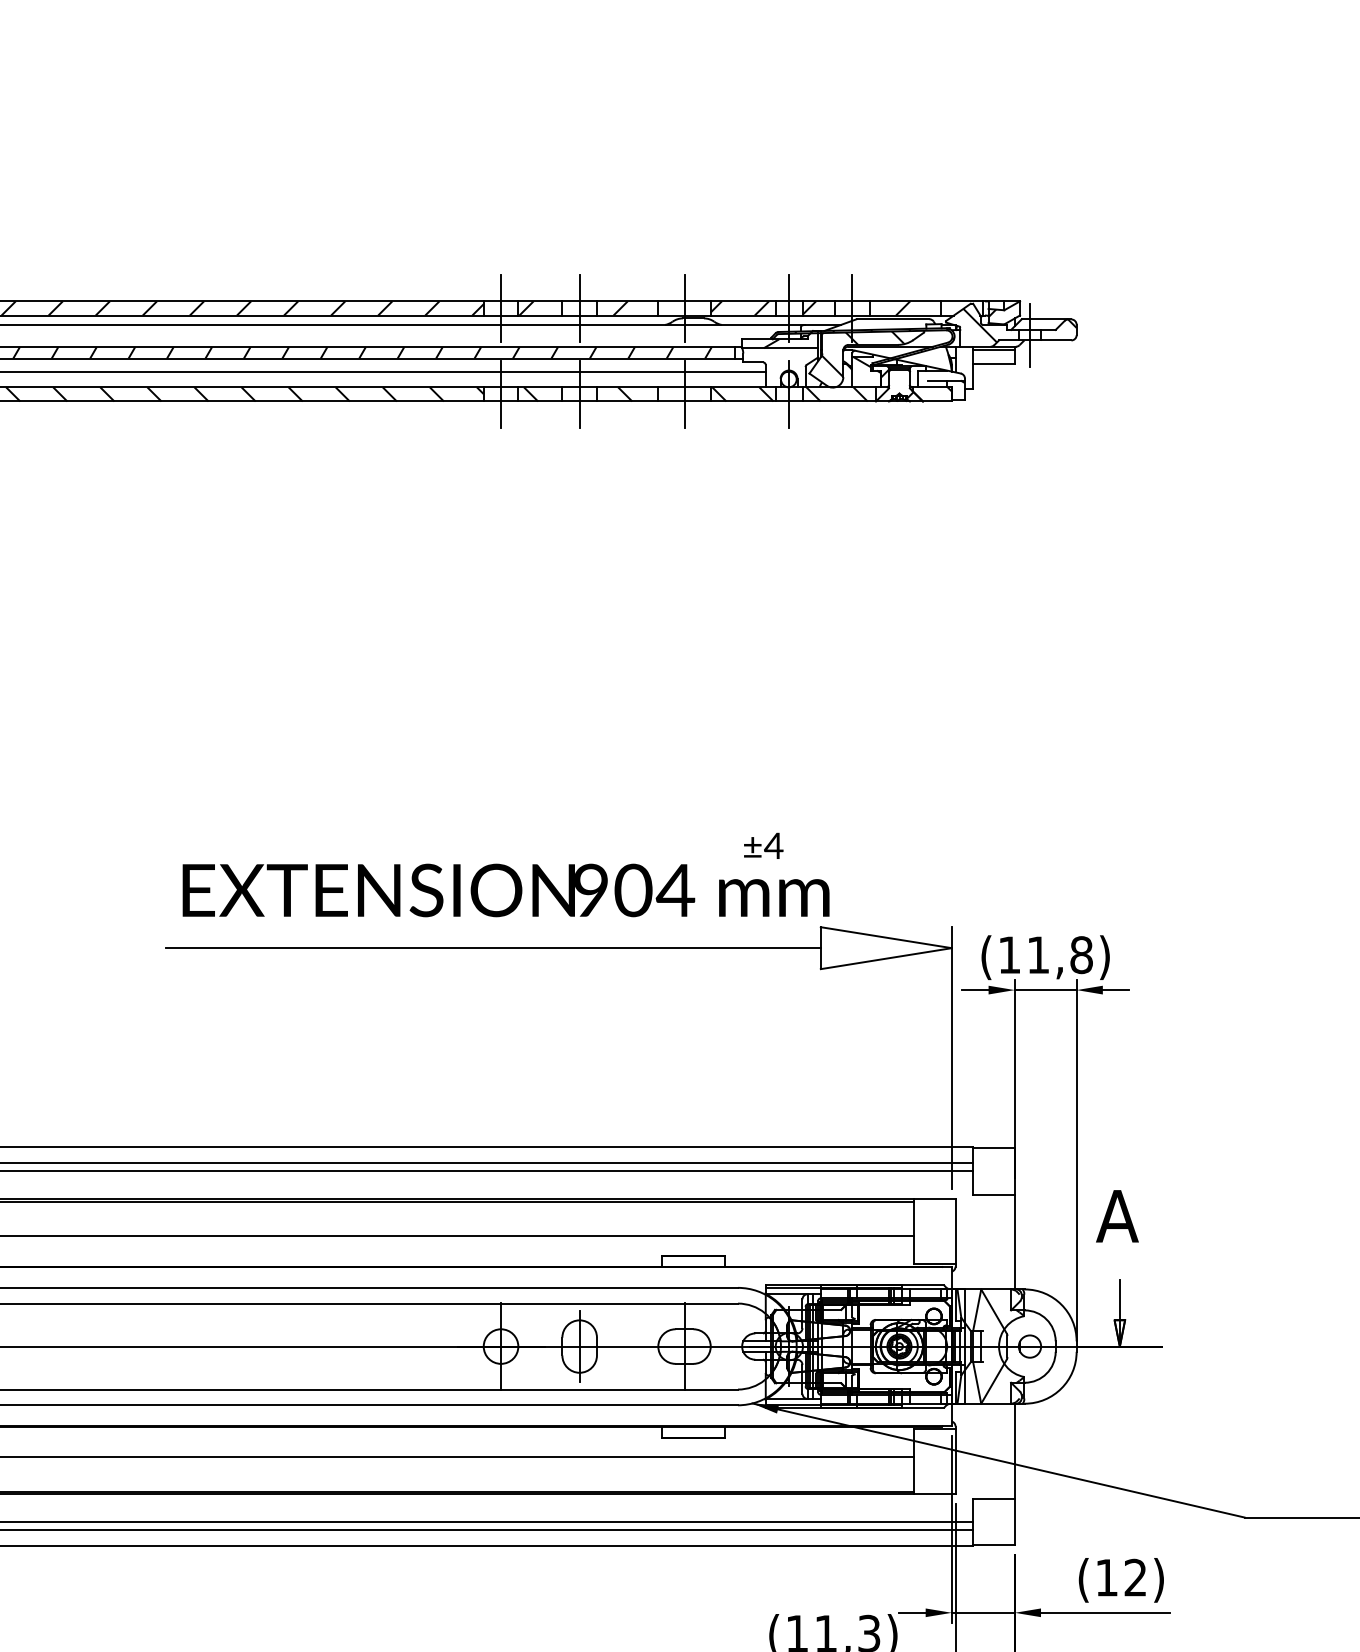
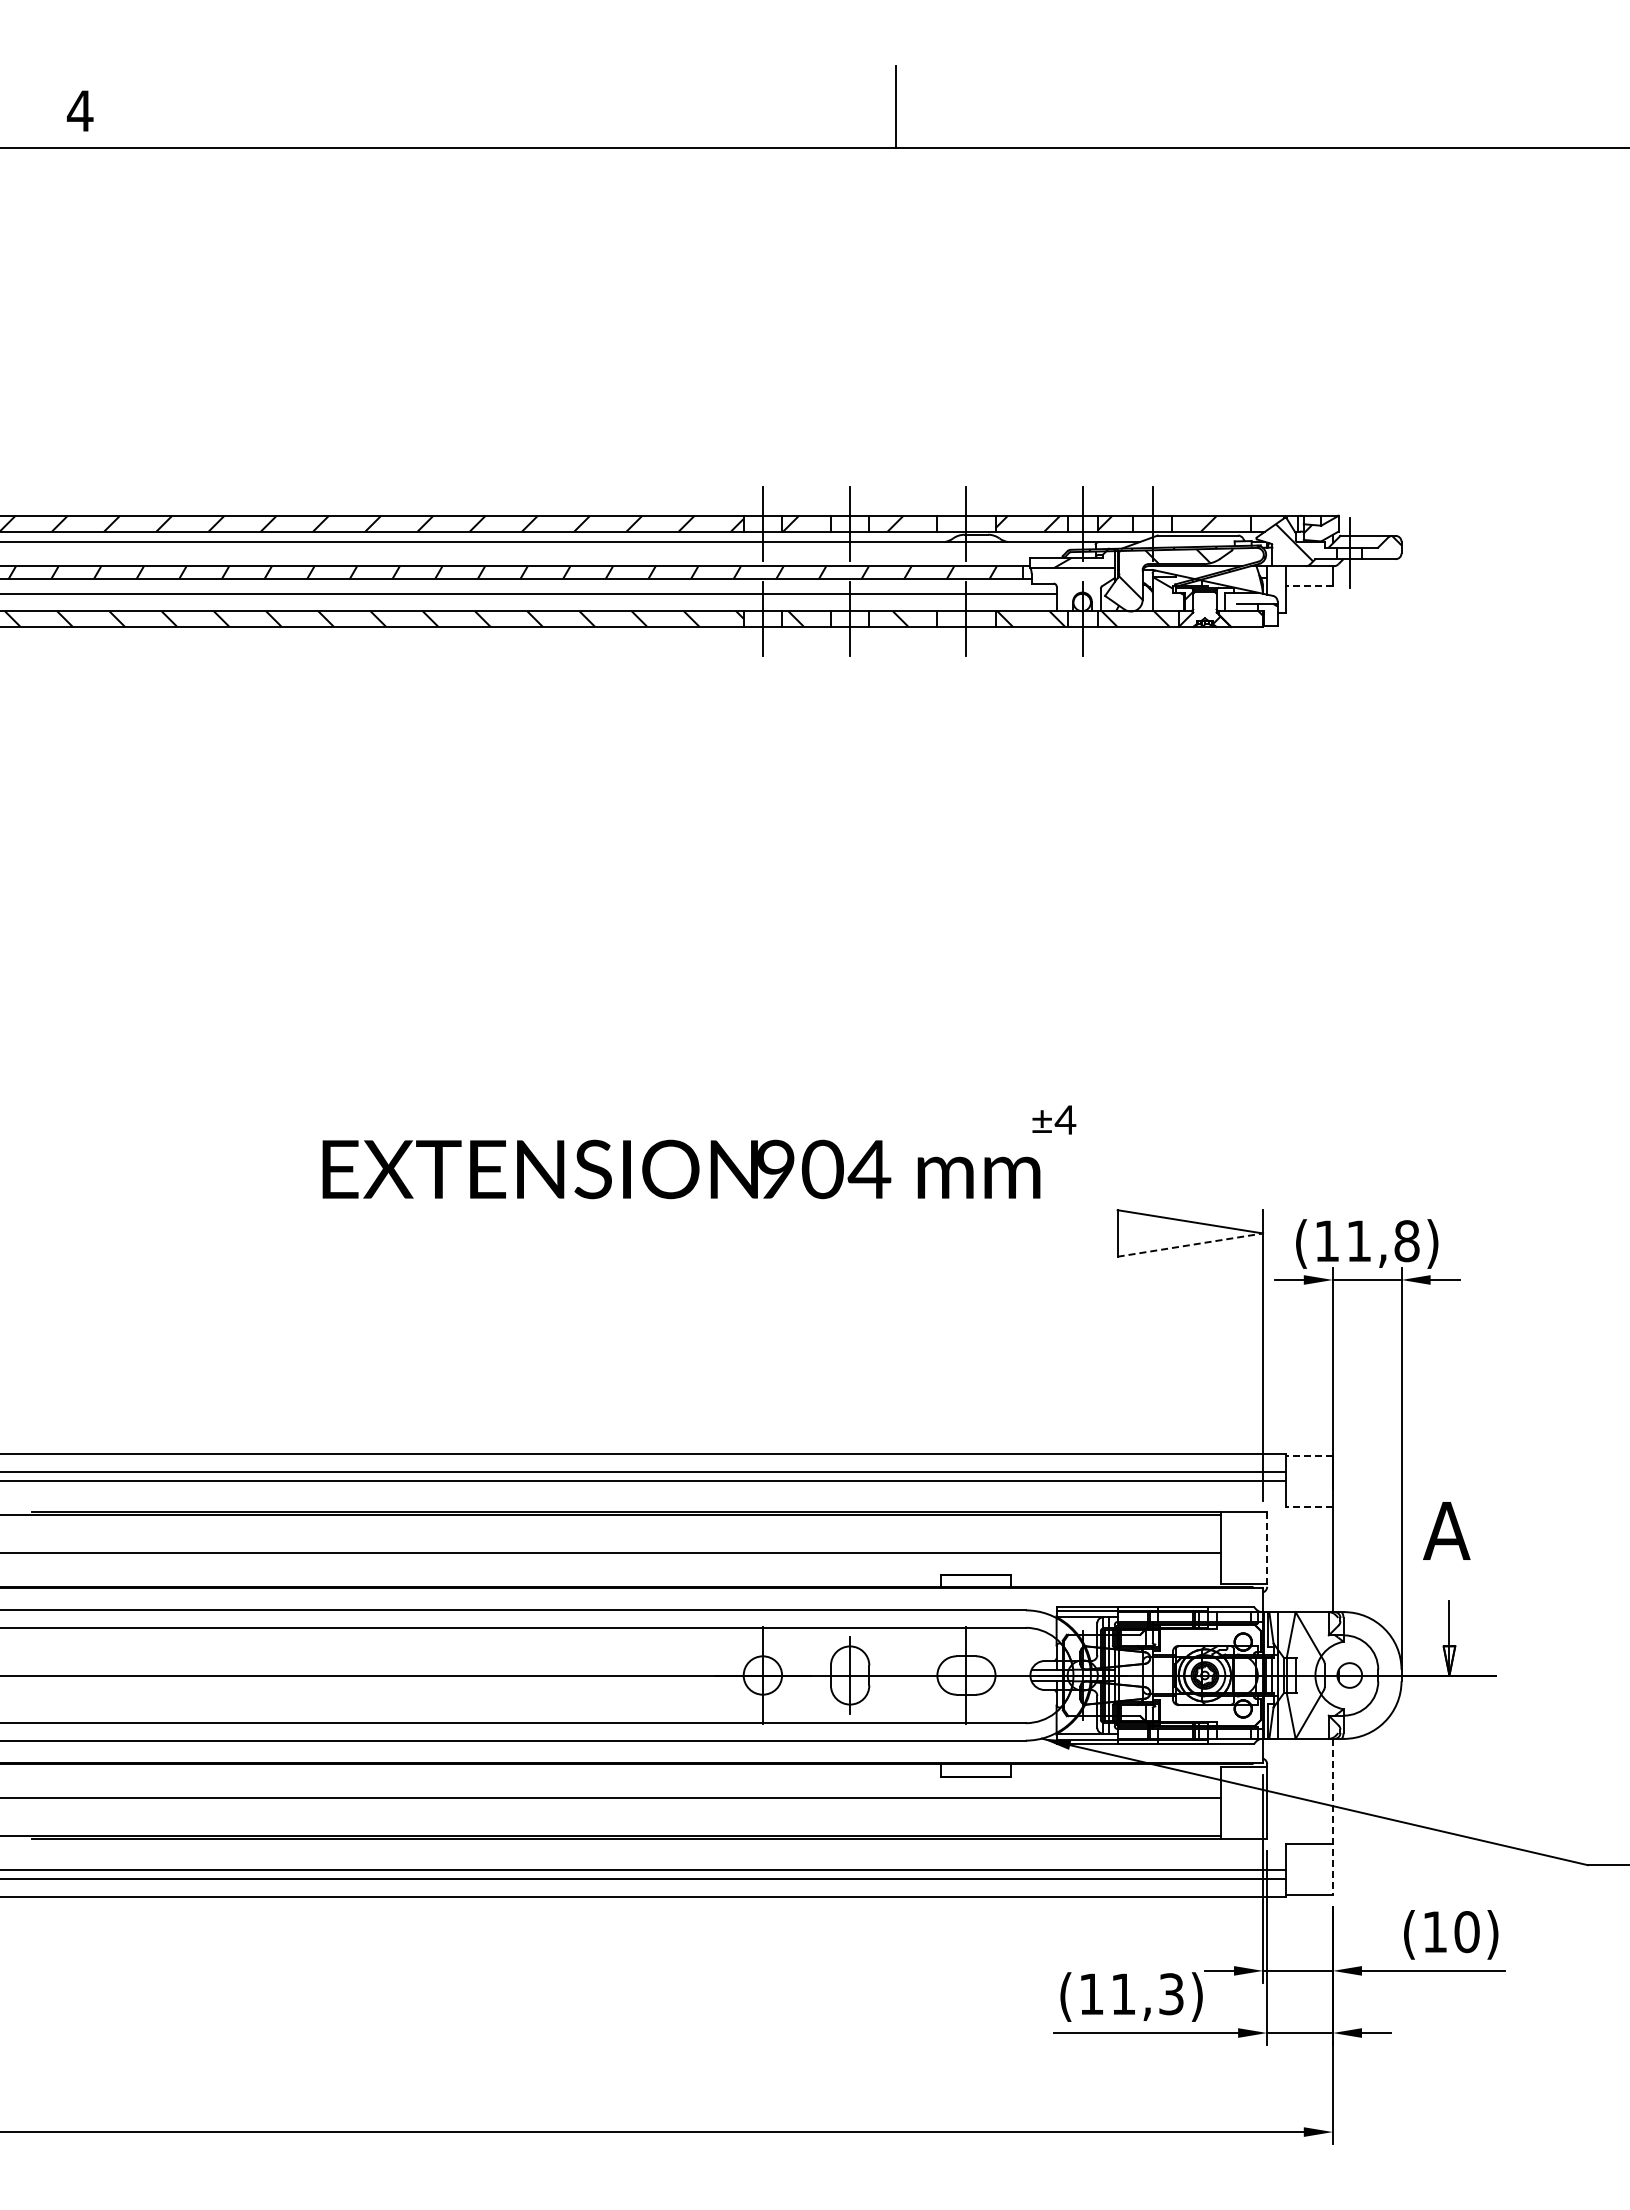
line: (993, 349) -> (1309, 569), removed
line: (993, 364) -> (1309, 585), solid -> dashed
text: (506, 890) -> (681, 1169), moved
line: (492, 948) -> (753, 1233), removed
line: (886, 959) -> (1190, 1245), solid -> dashed
line: (993, 1148) -> (1309, 1455), solid -> dashed
line: (993, 1194) -> (1309, 1506), solid -> dashed
line: (955, 1233) -> (1267, 1549), solid -> dashed
line: (1014, 1474) -> (1332, 1817), solid -> dashed
text: (1135, 1578) -> (1466, 1932), (12) -> (10)

